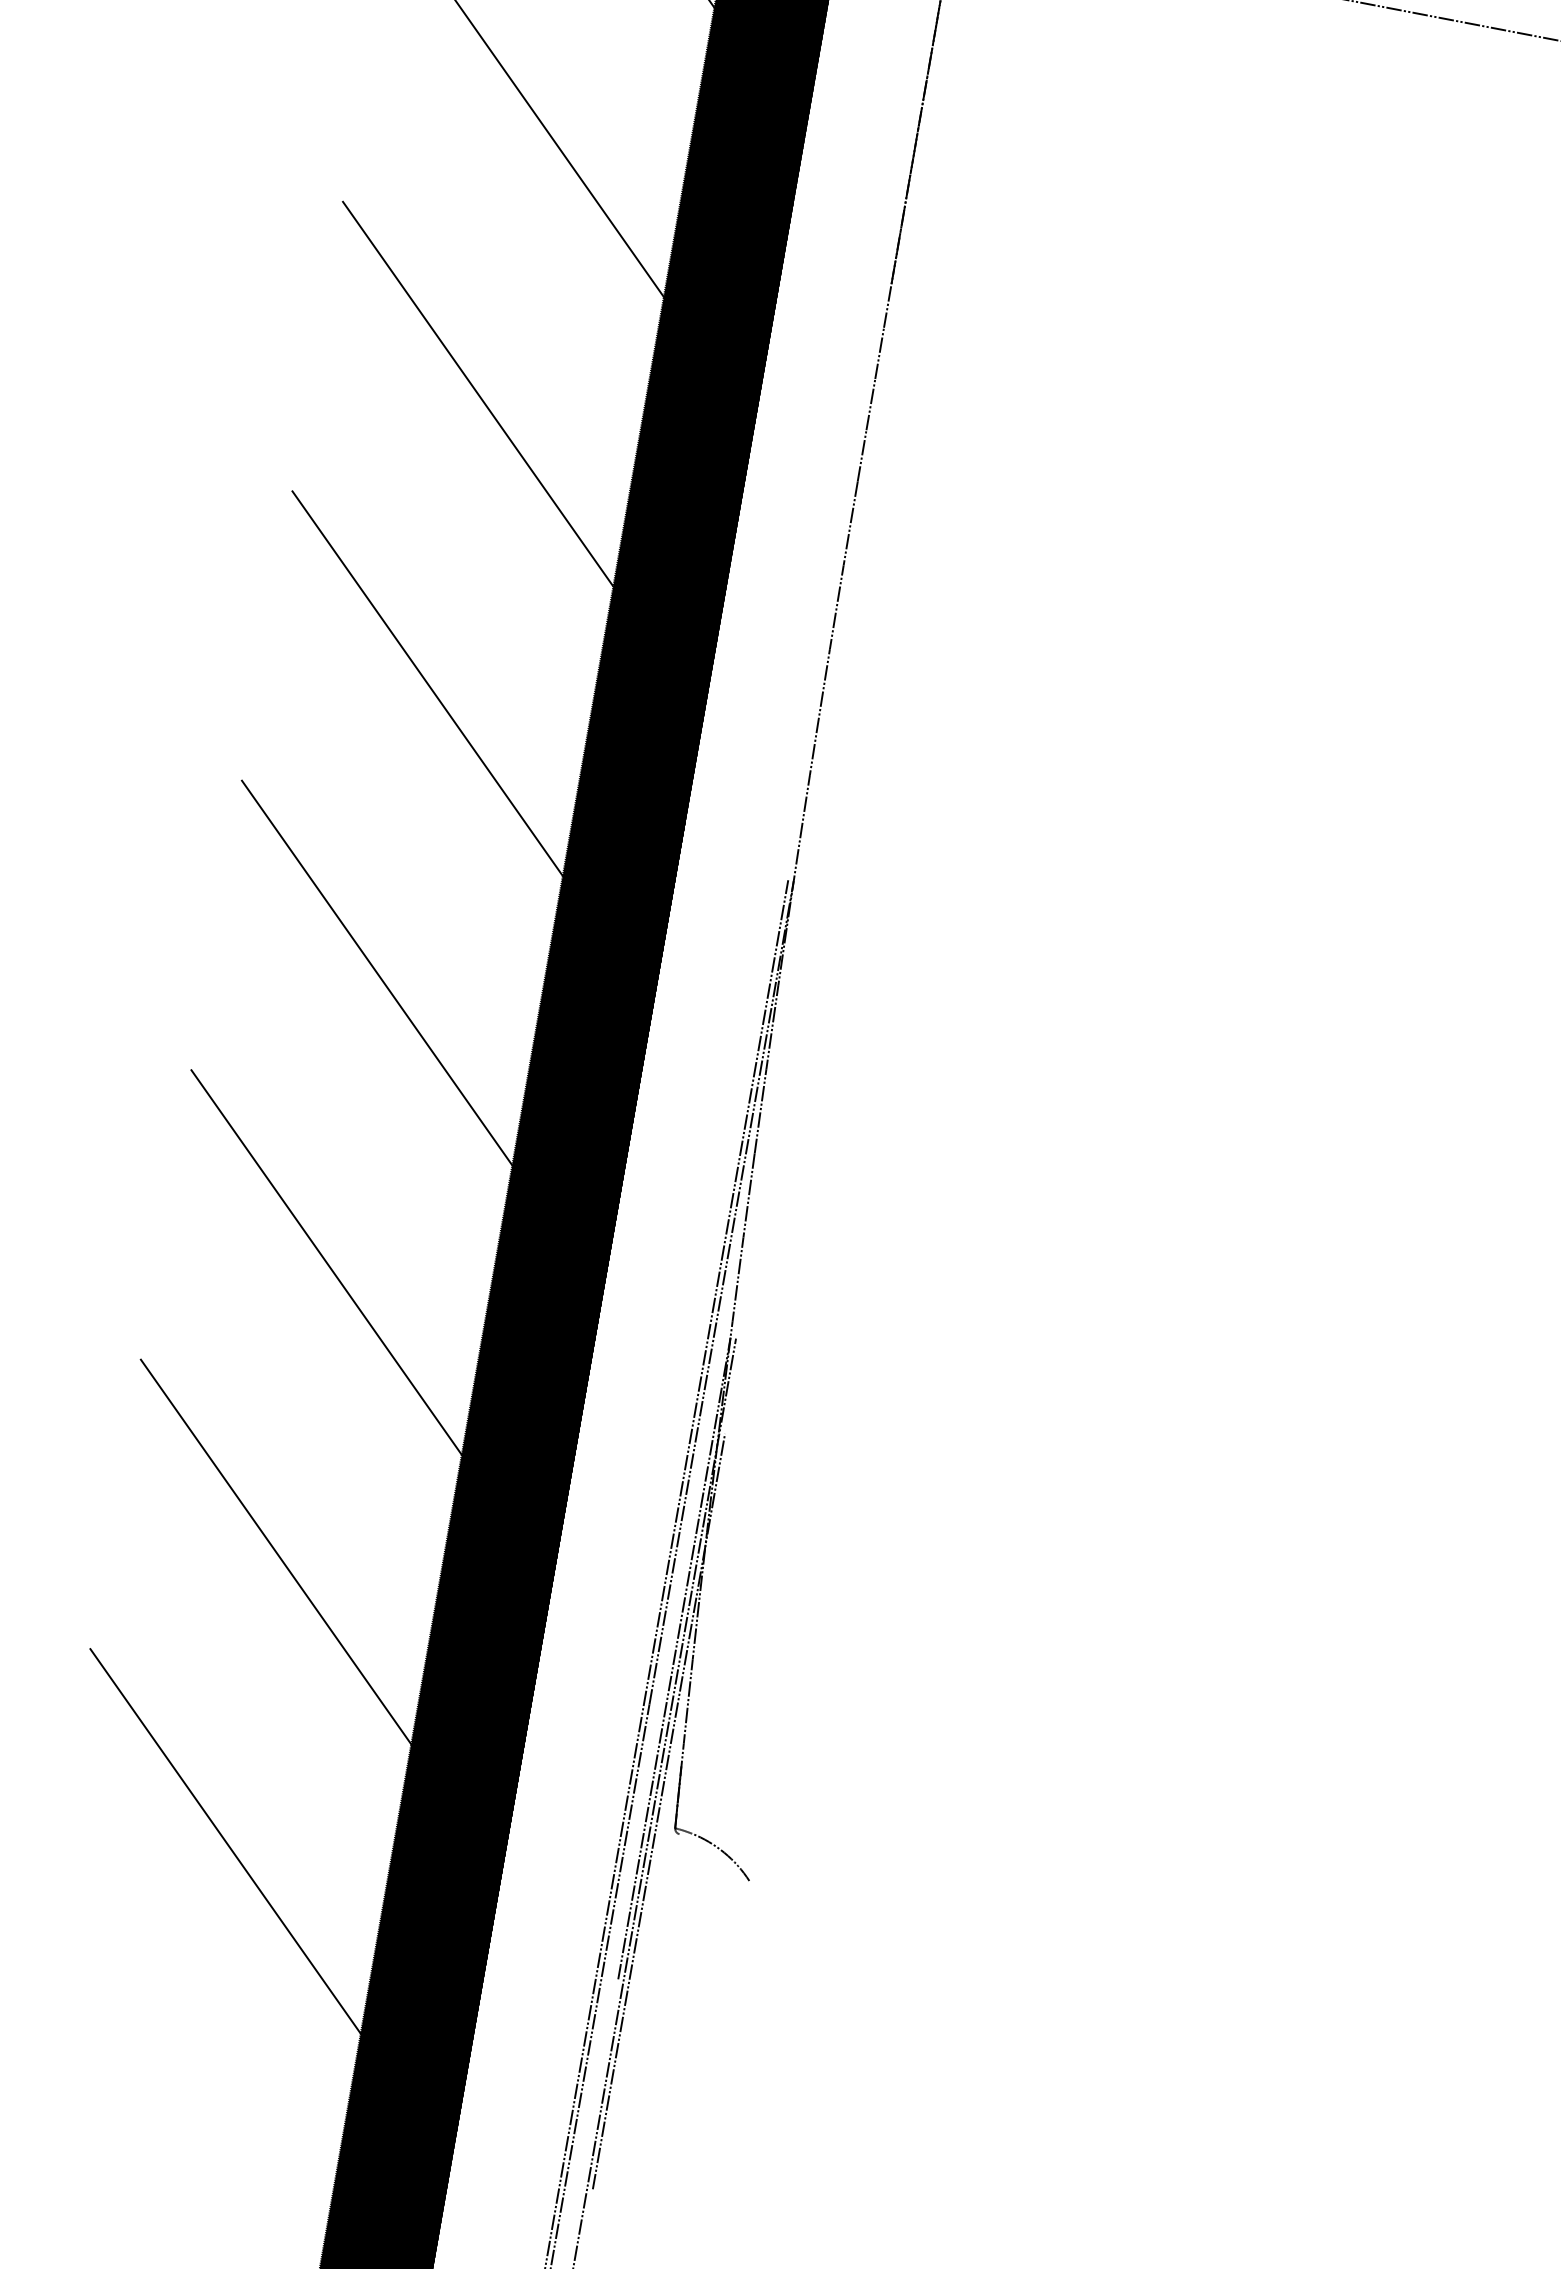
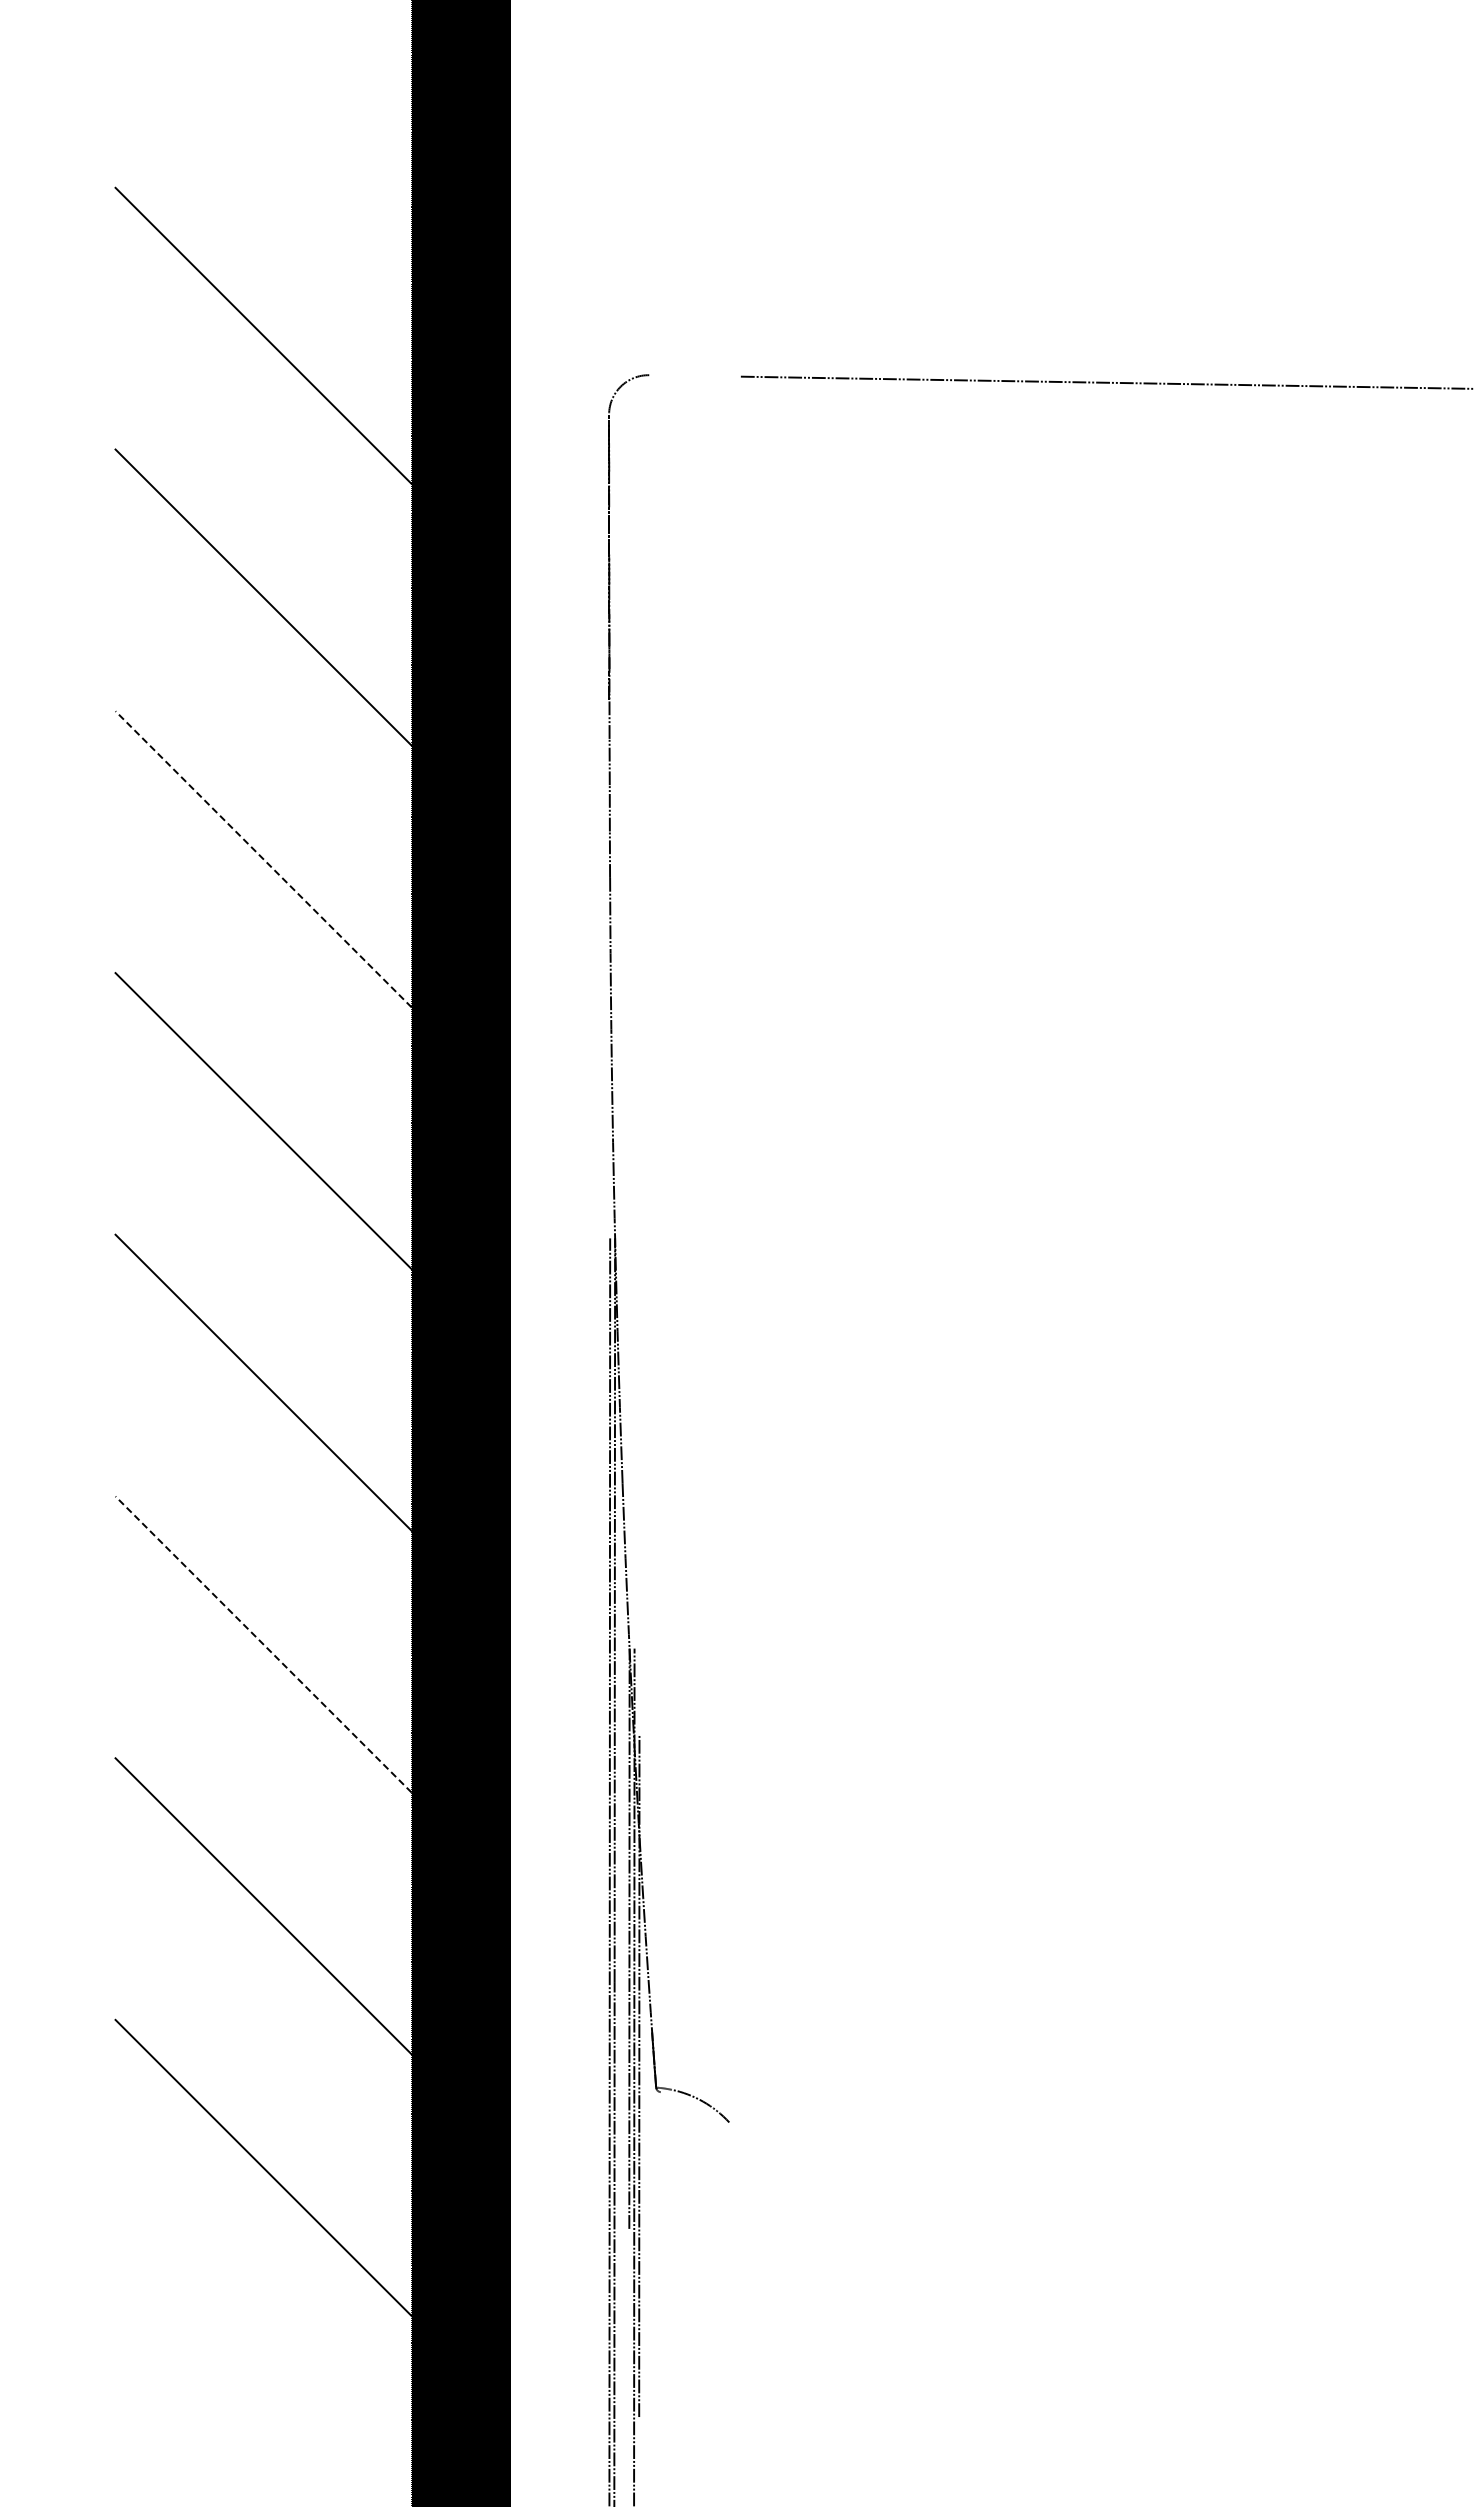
line: (478, 394) -> (263, 859), solid -> dashed
line: (326, 1262) -> (263, 1644), solid -> dashed

